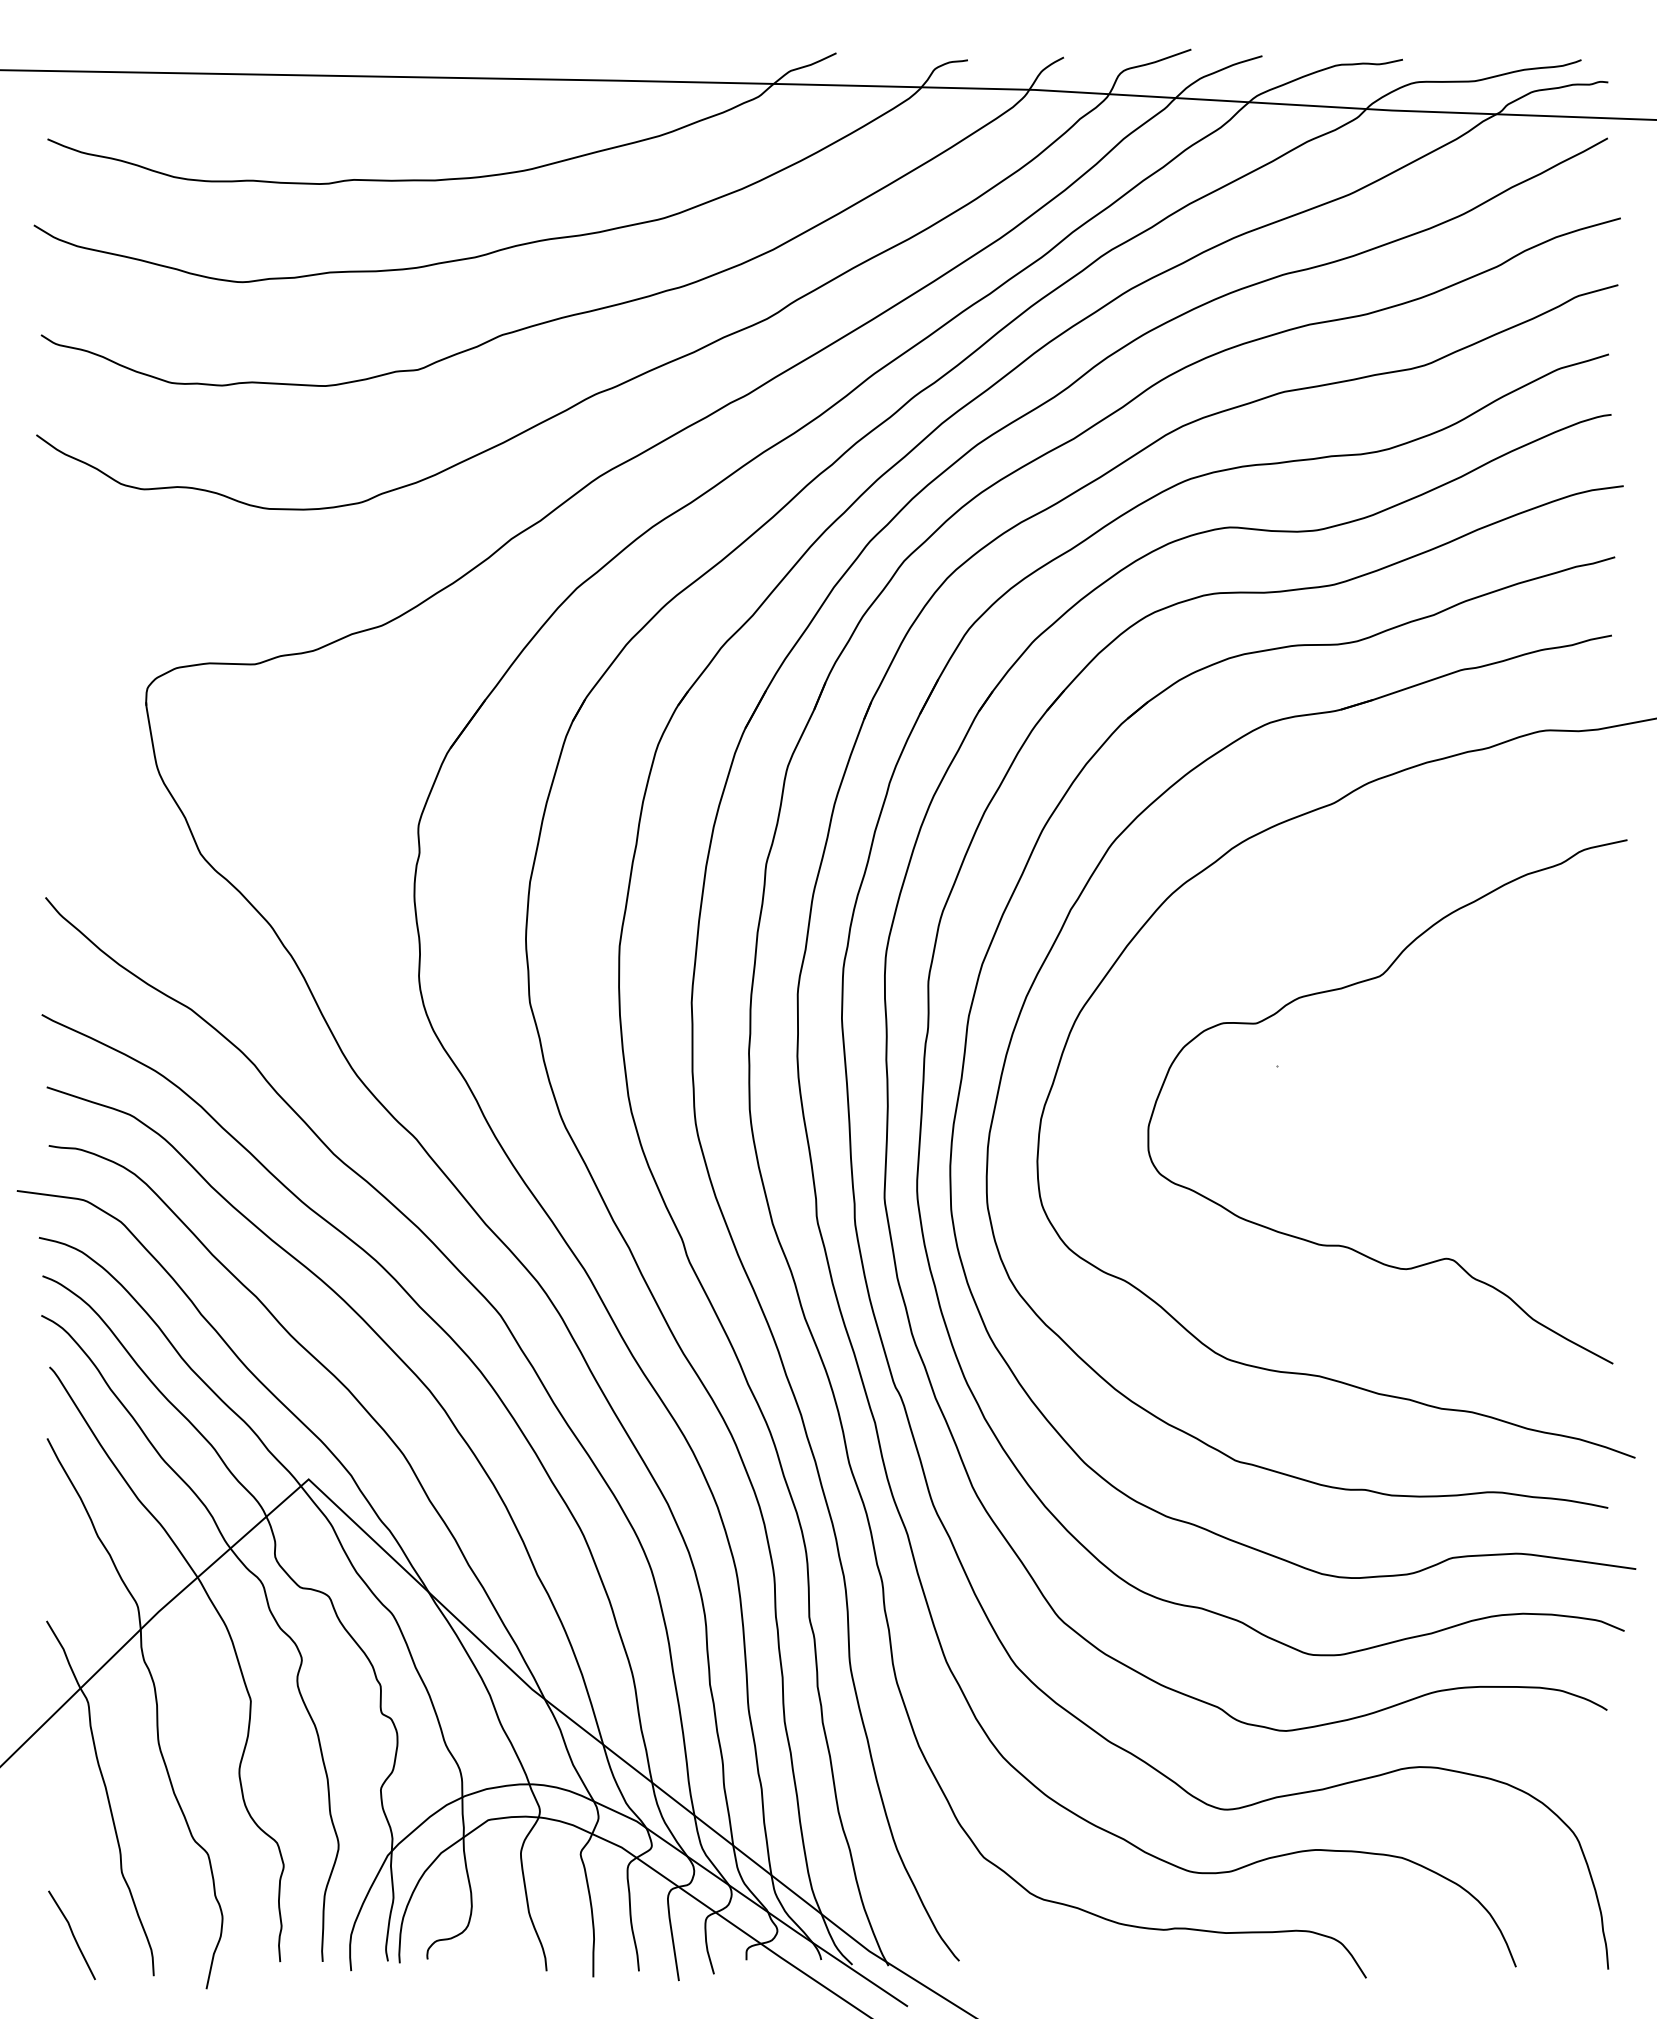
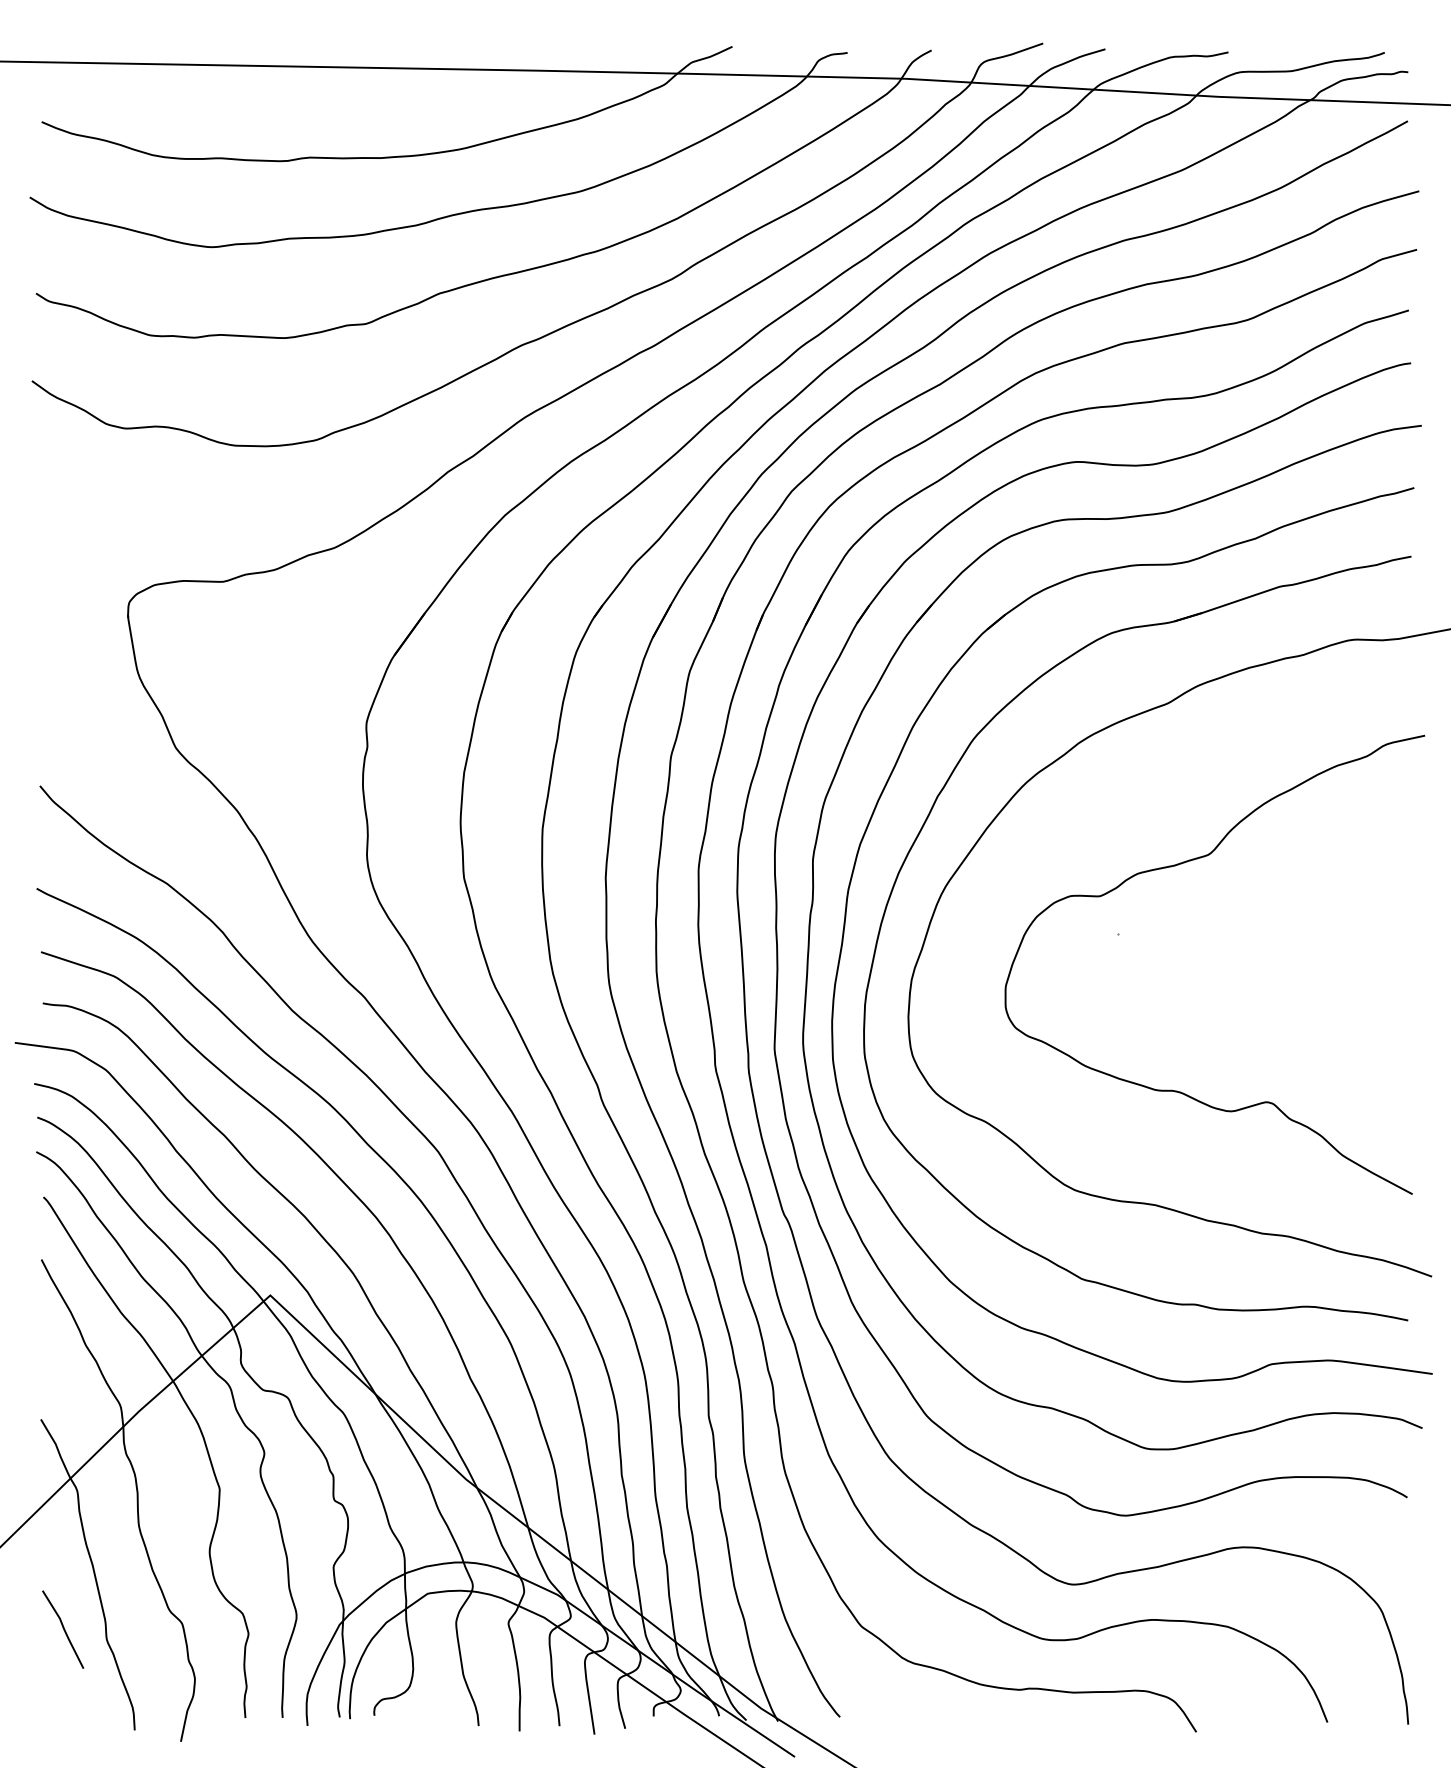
line: (72, 1935) -> (63, 1629), moved

